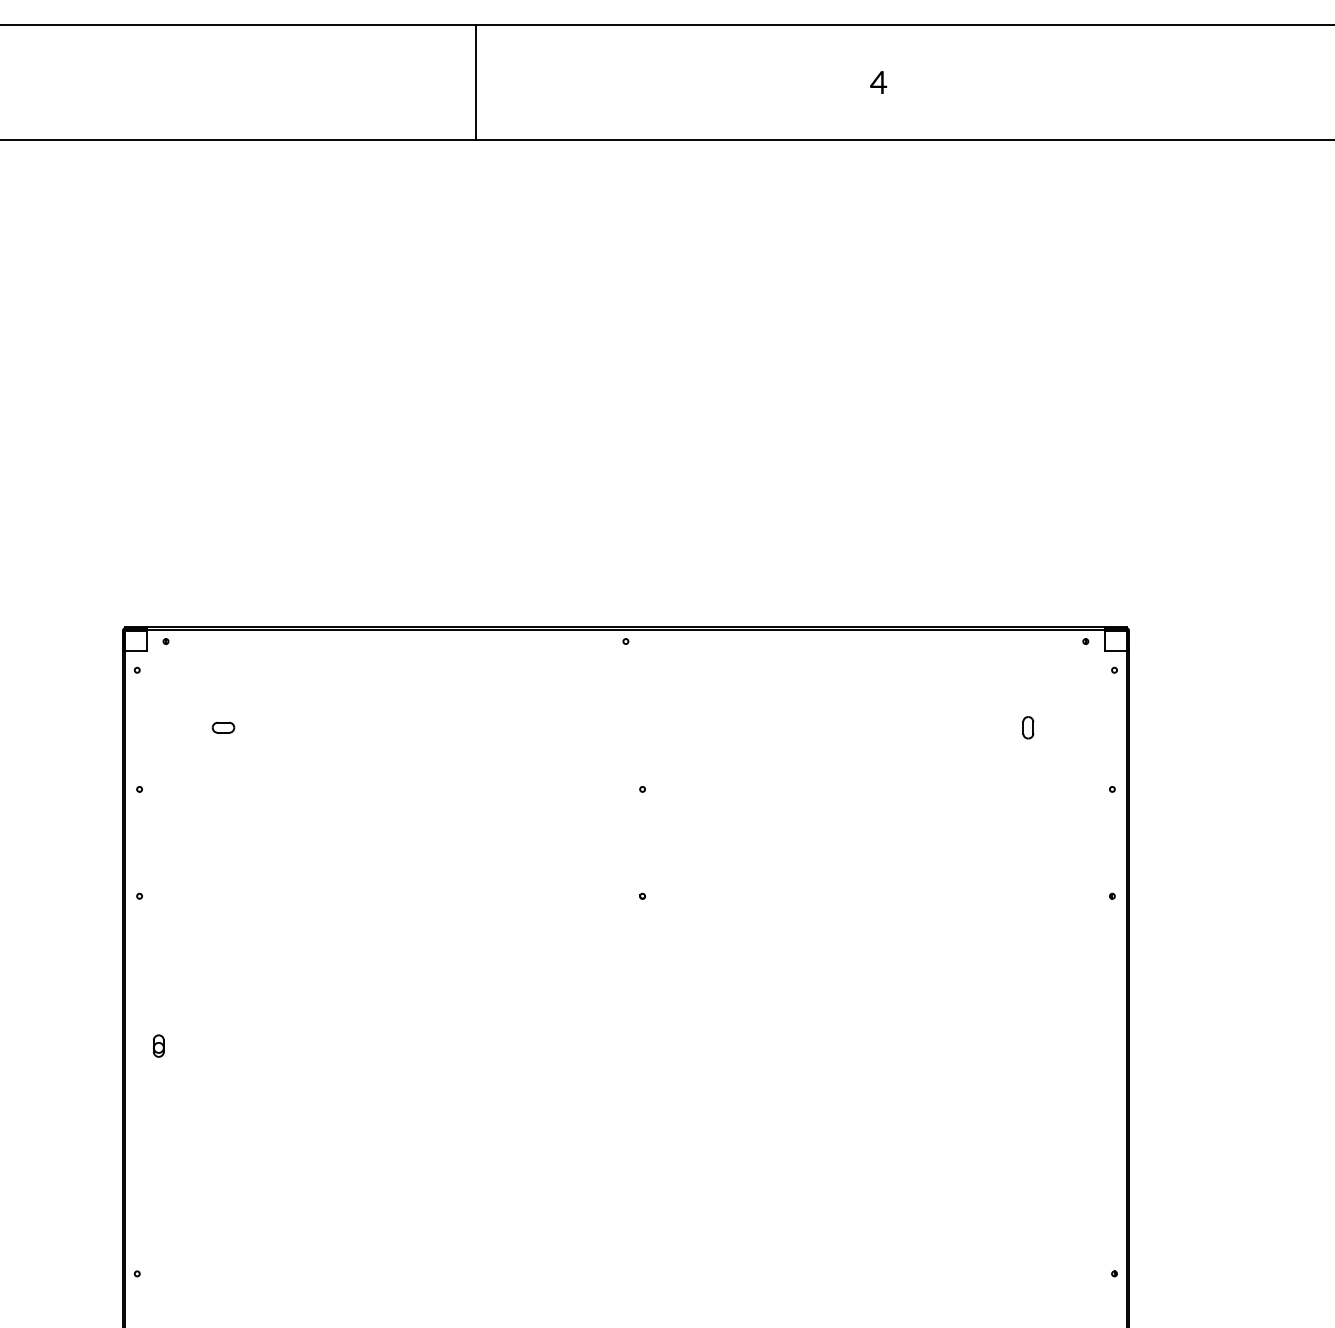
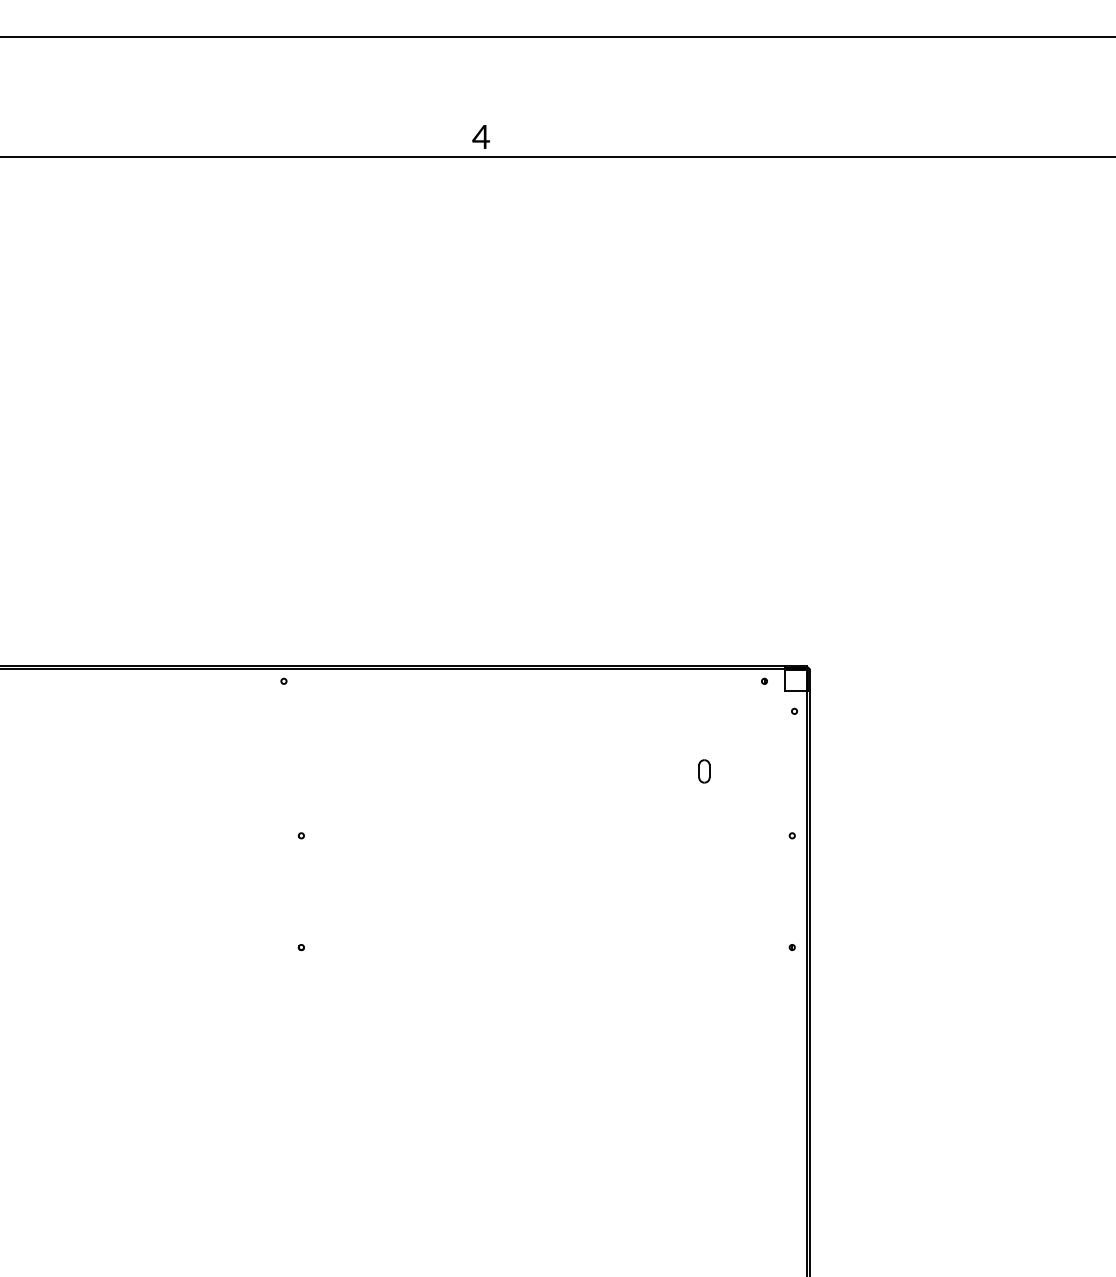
line: (476, 82) -> (127, 97), removed
text: (878, 82) -> (481, 136), moved

